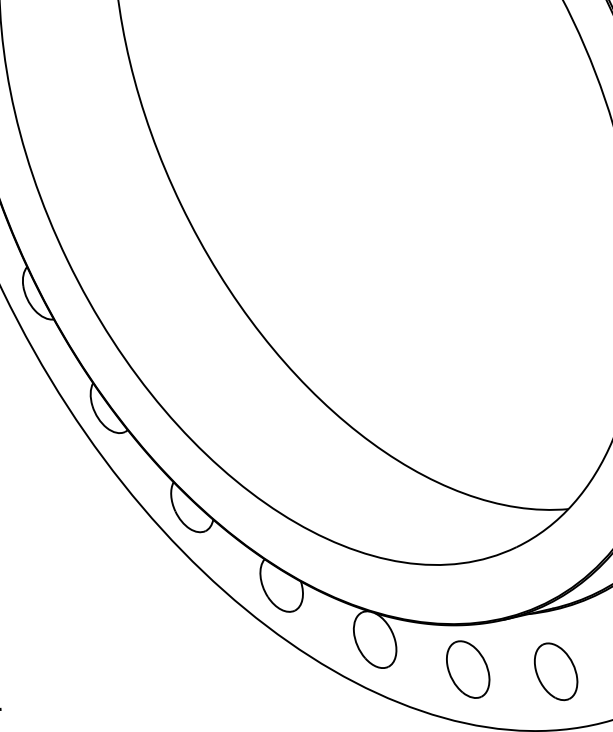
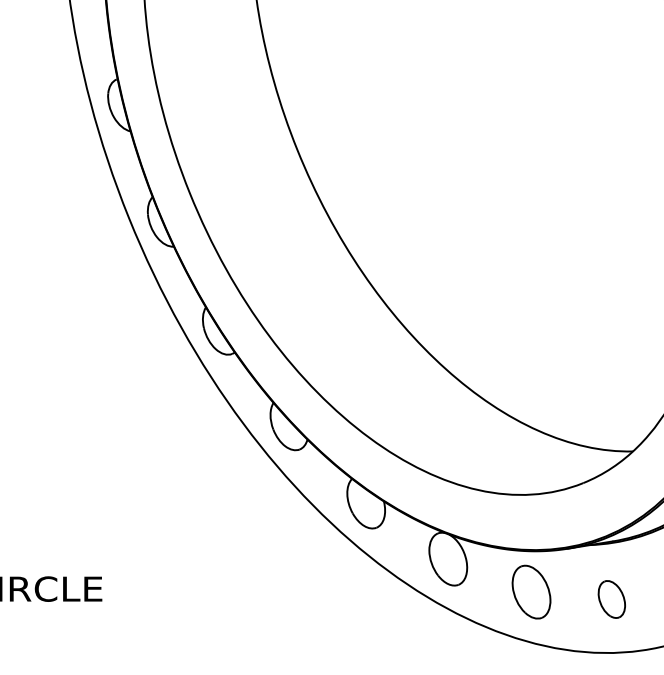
part: (555, 671) -> (611, 599), size x0.7

